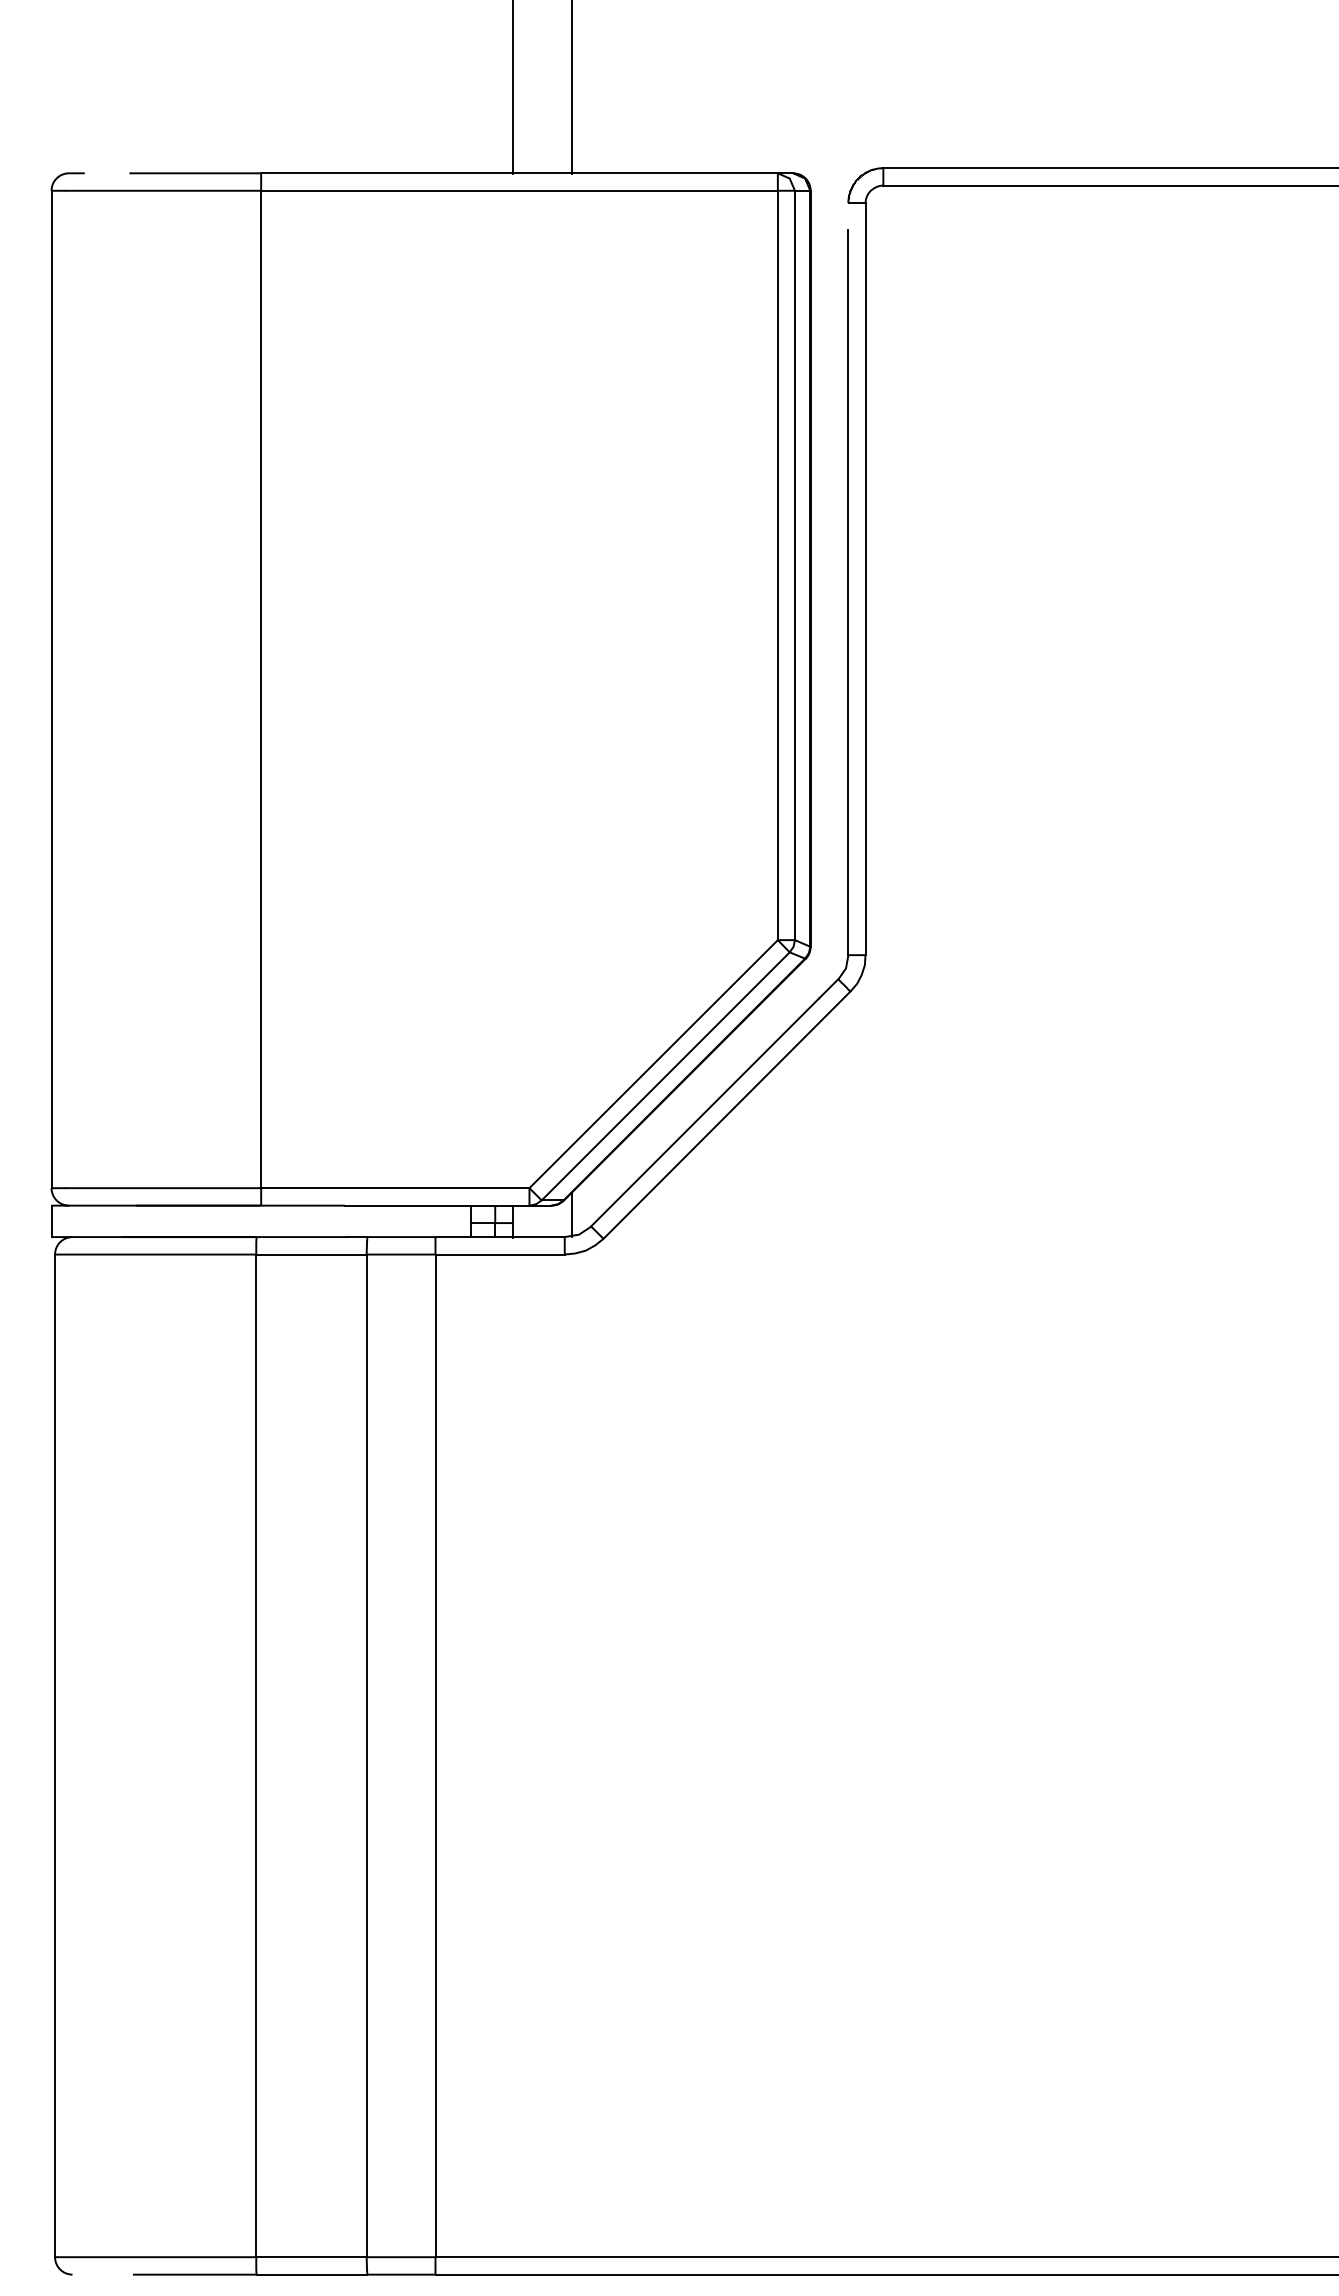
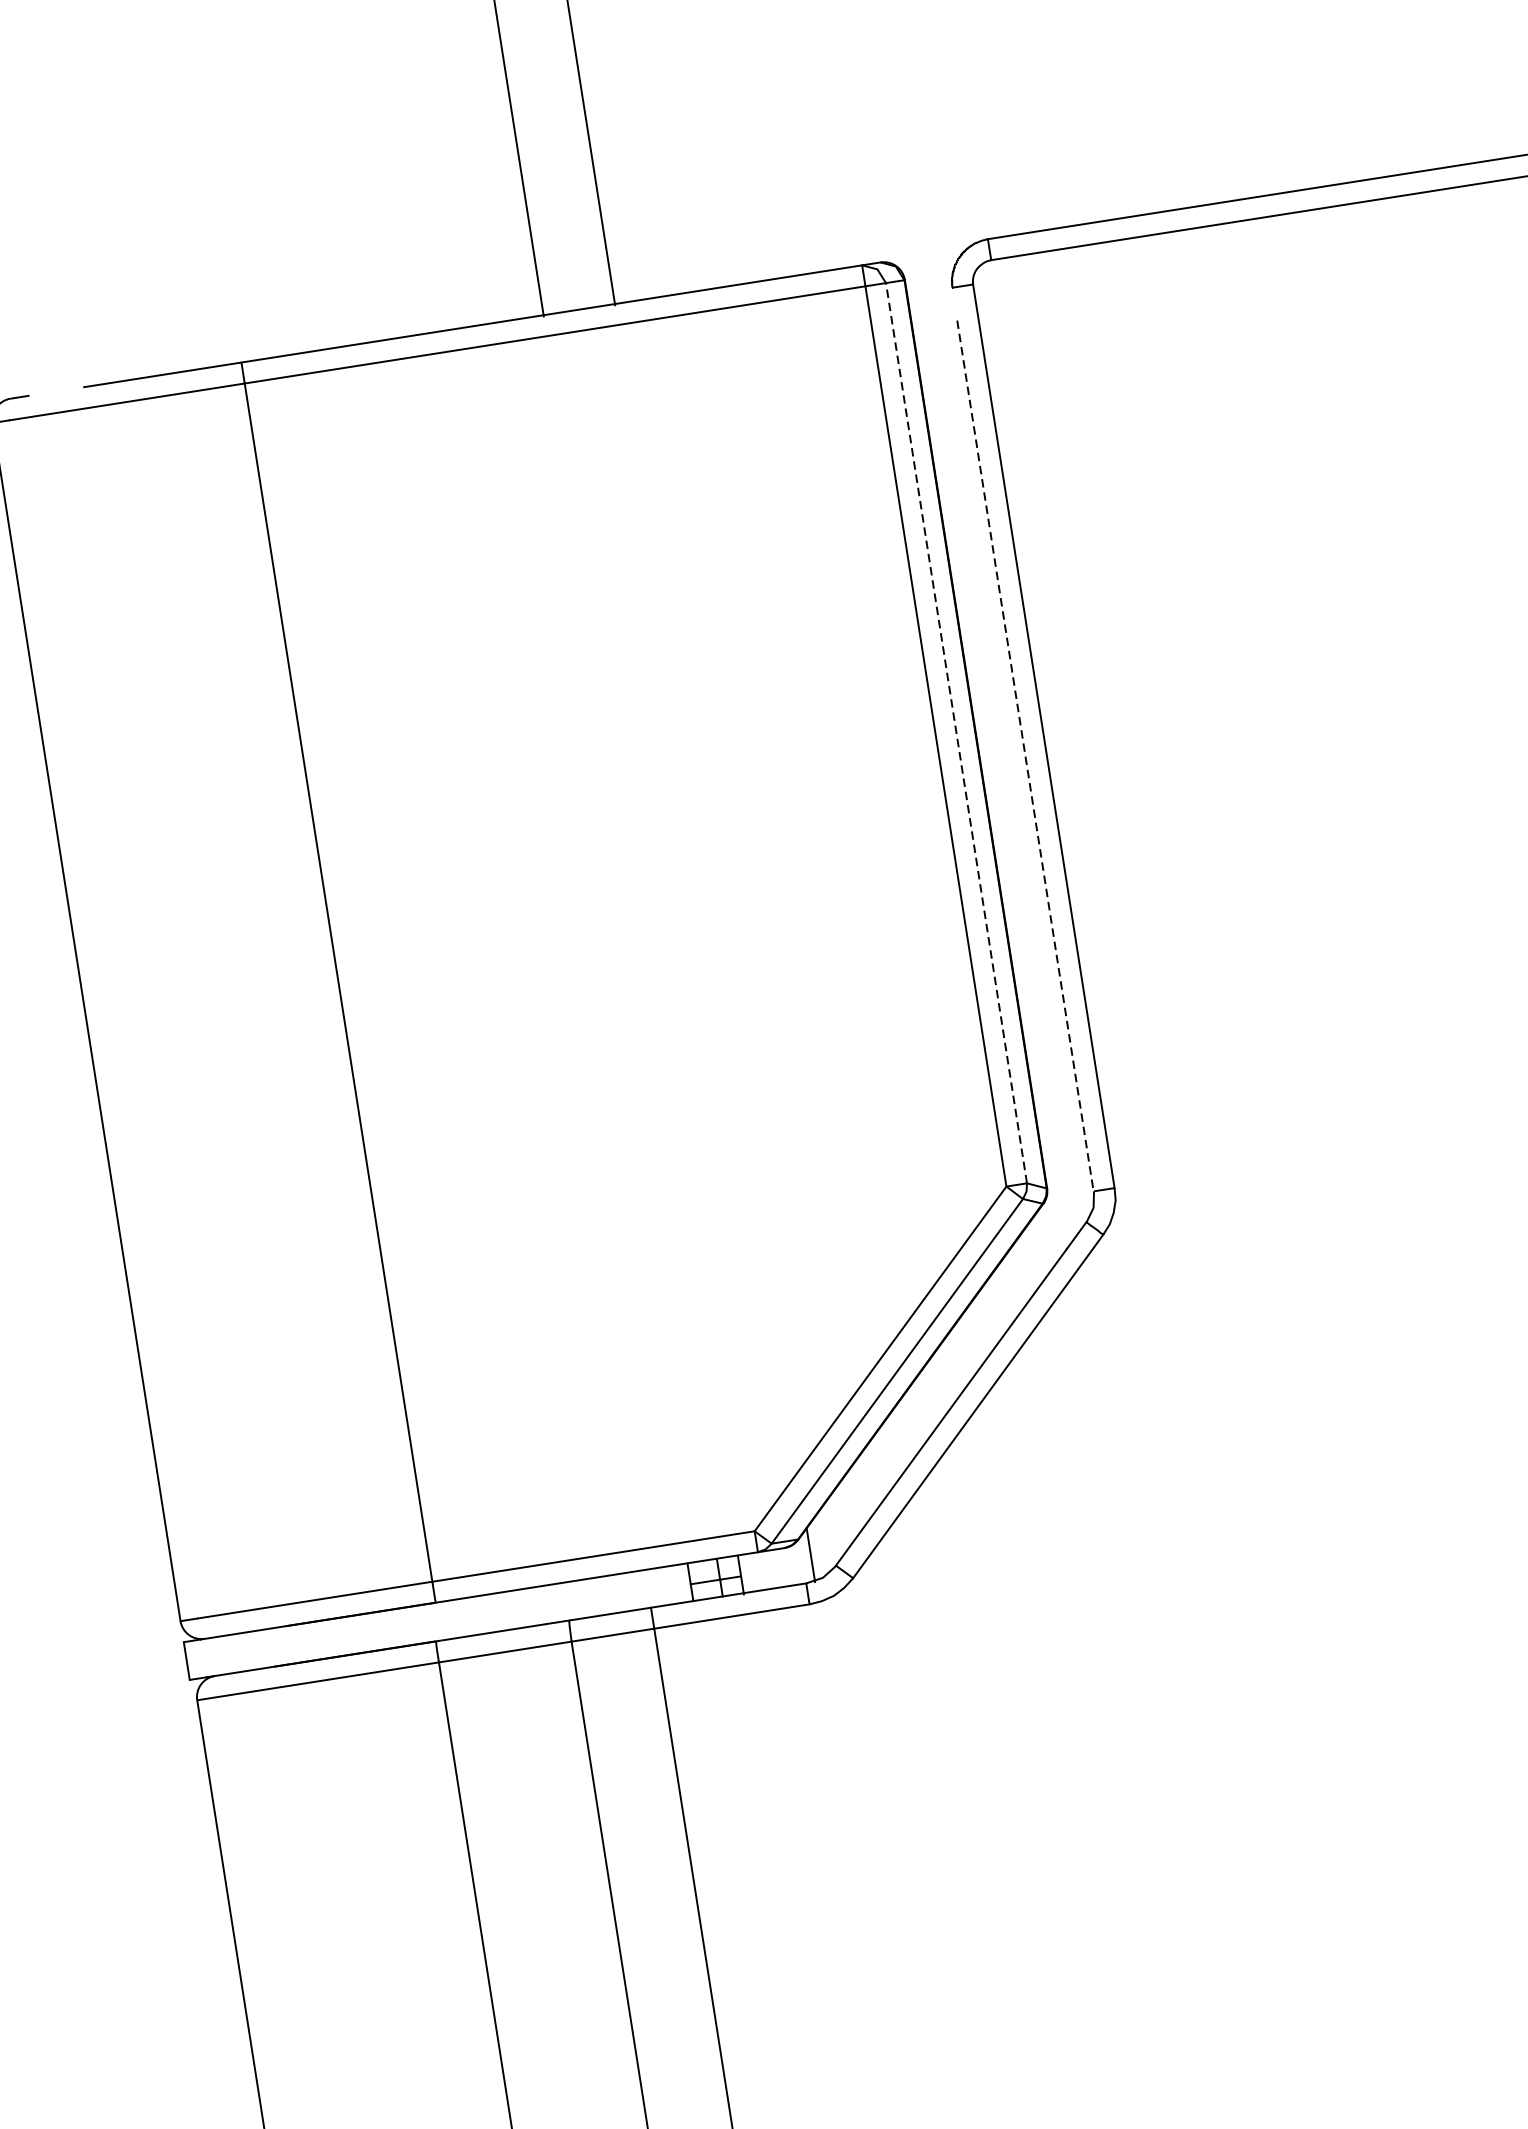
line: (794, 565) -> (955, 733), solid -> dashed
line: (848, 593) -> (1026, 756), solid -> dashed

